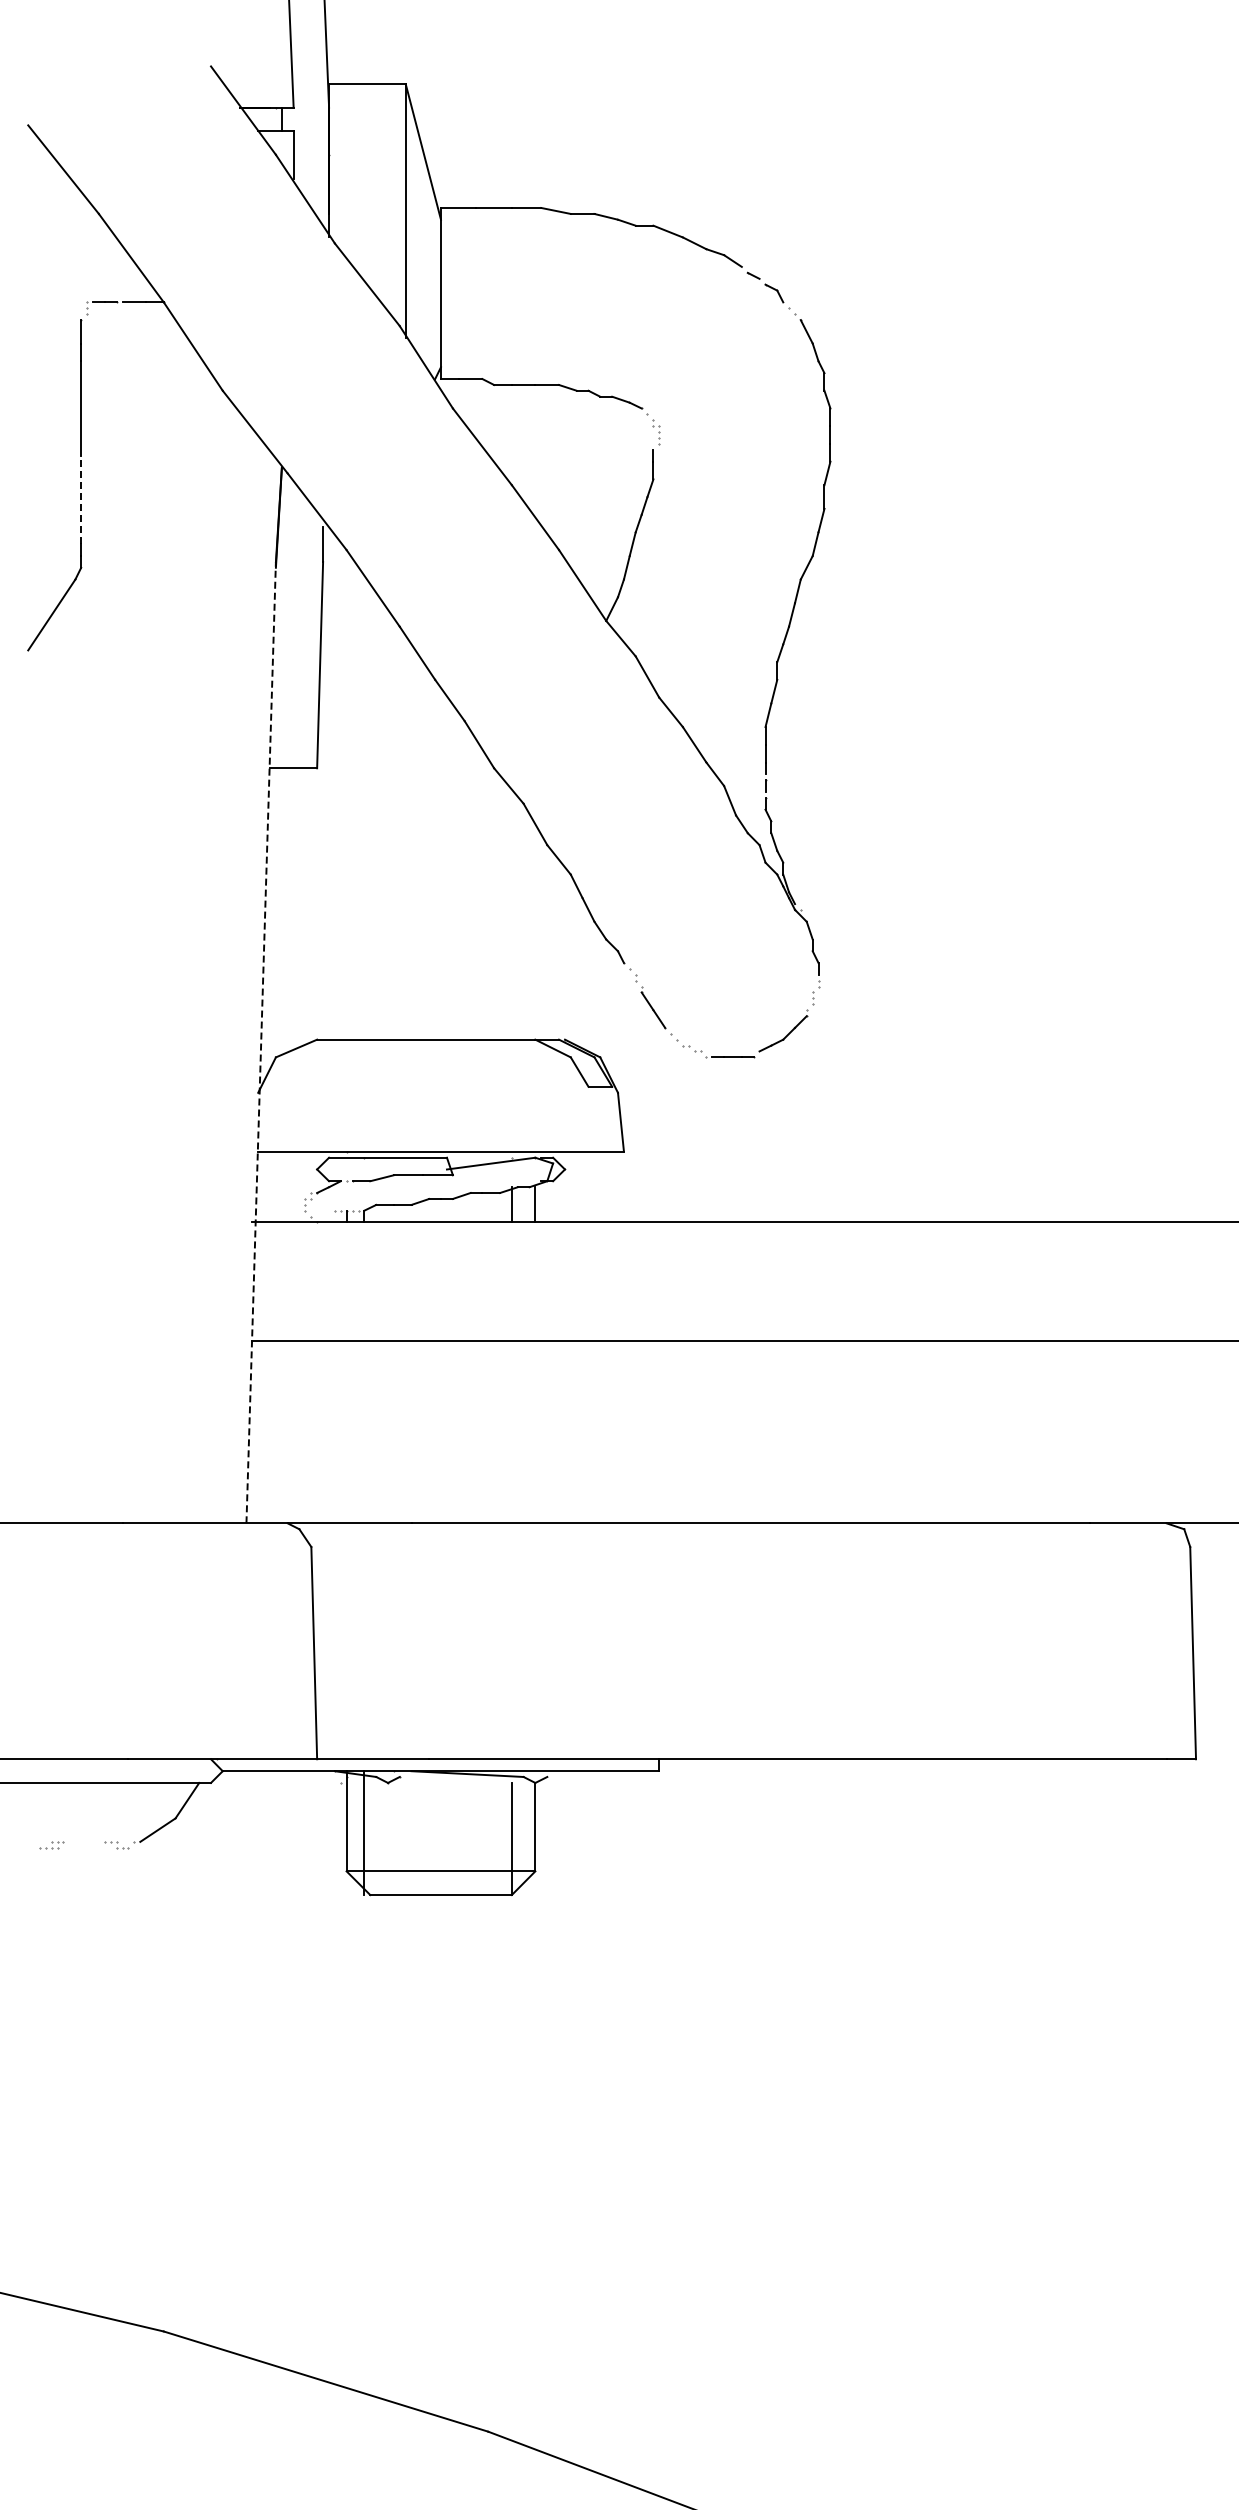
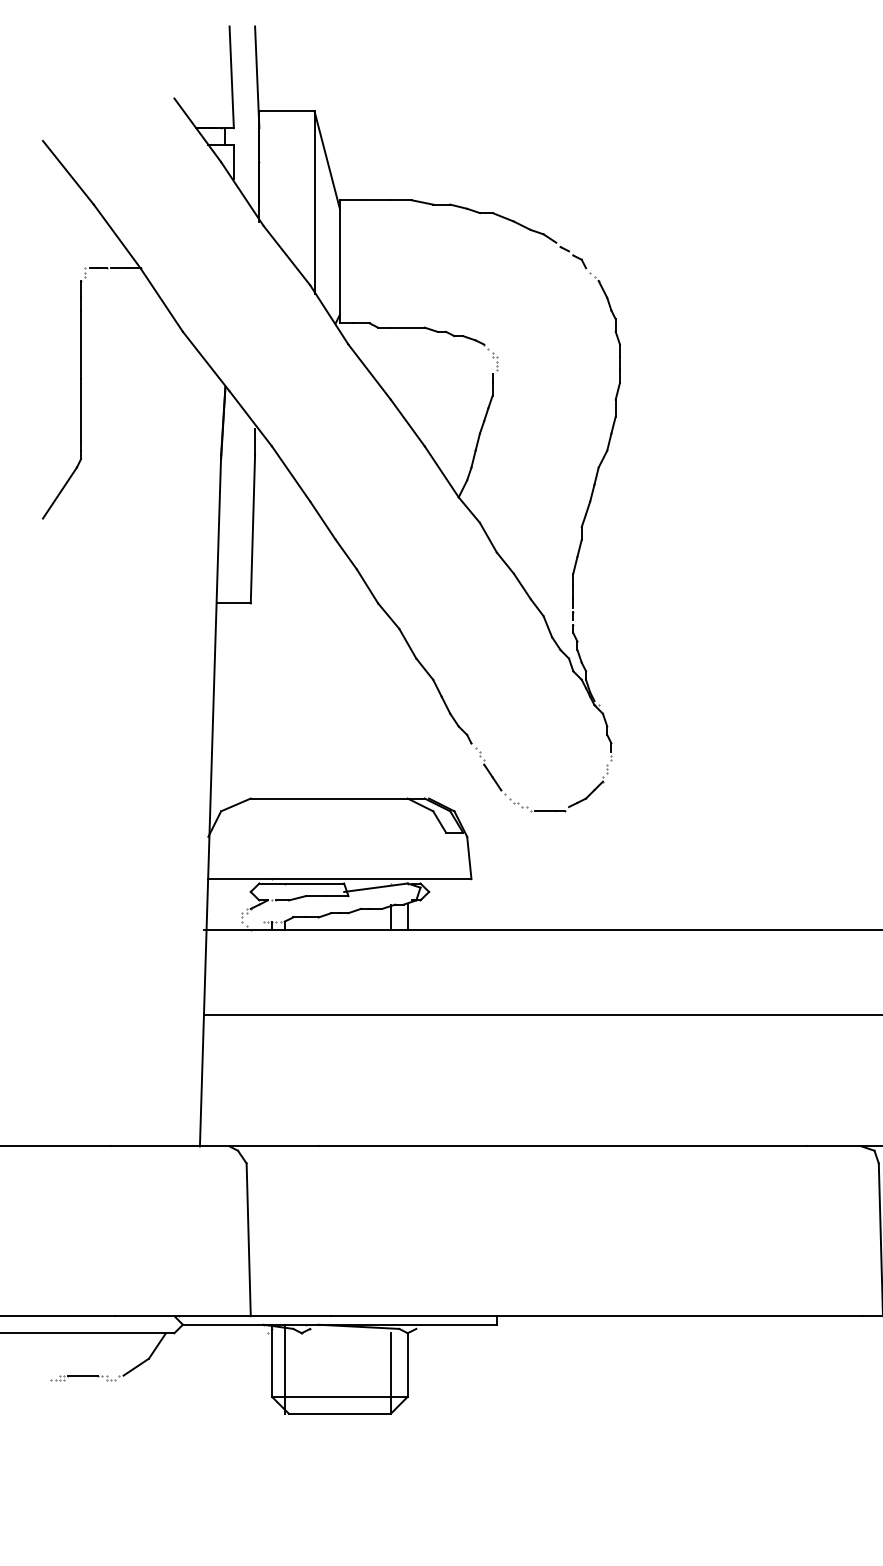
line: (81, 499) -> (81, 410), dashed -> solid
line: (261, 1042) -> (210, 800), dashed -> solid
line: (83, 1841) -> (82, 1375), added

